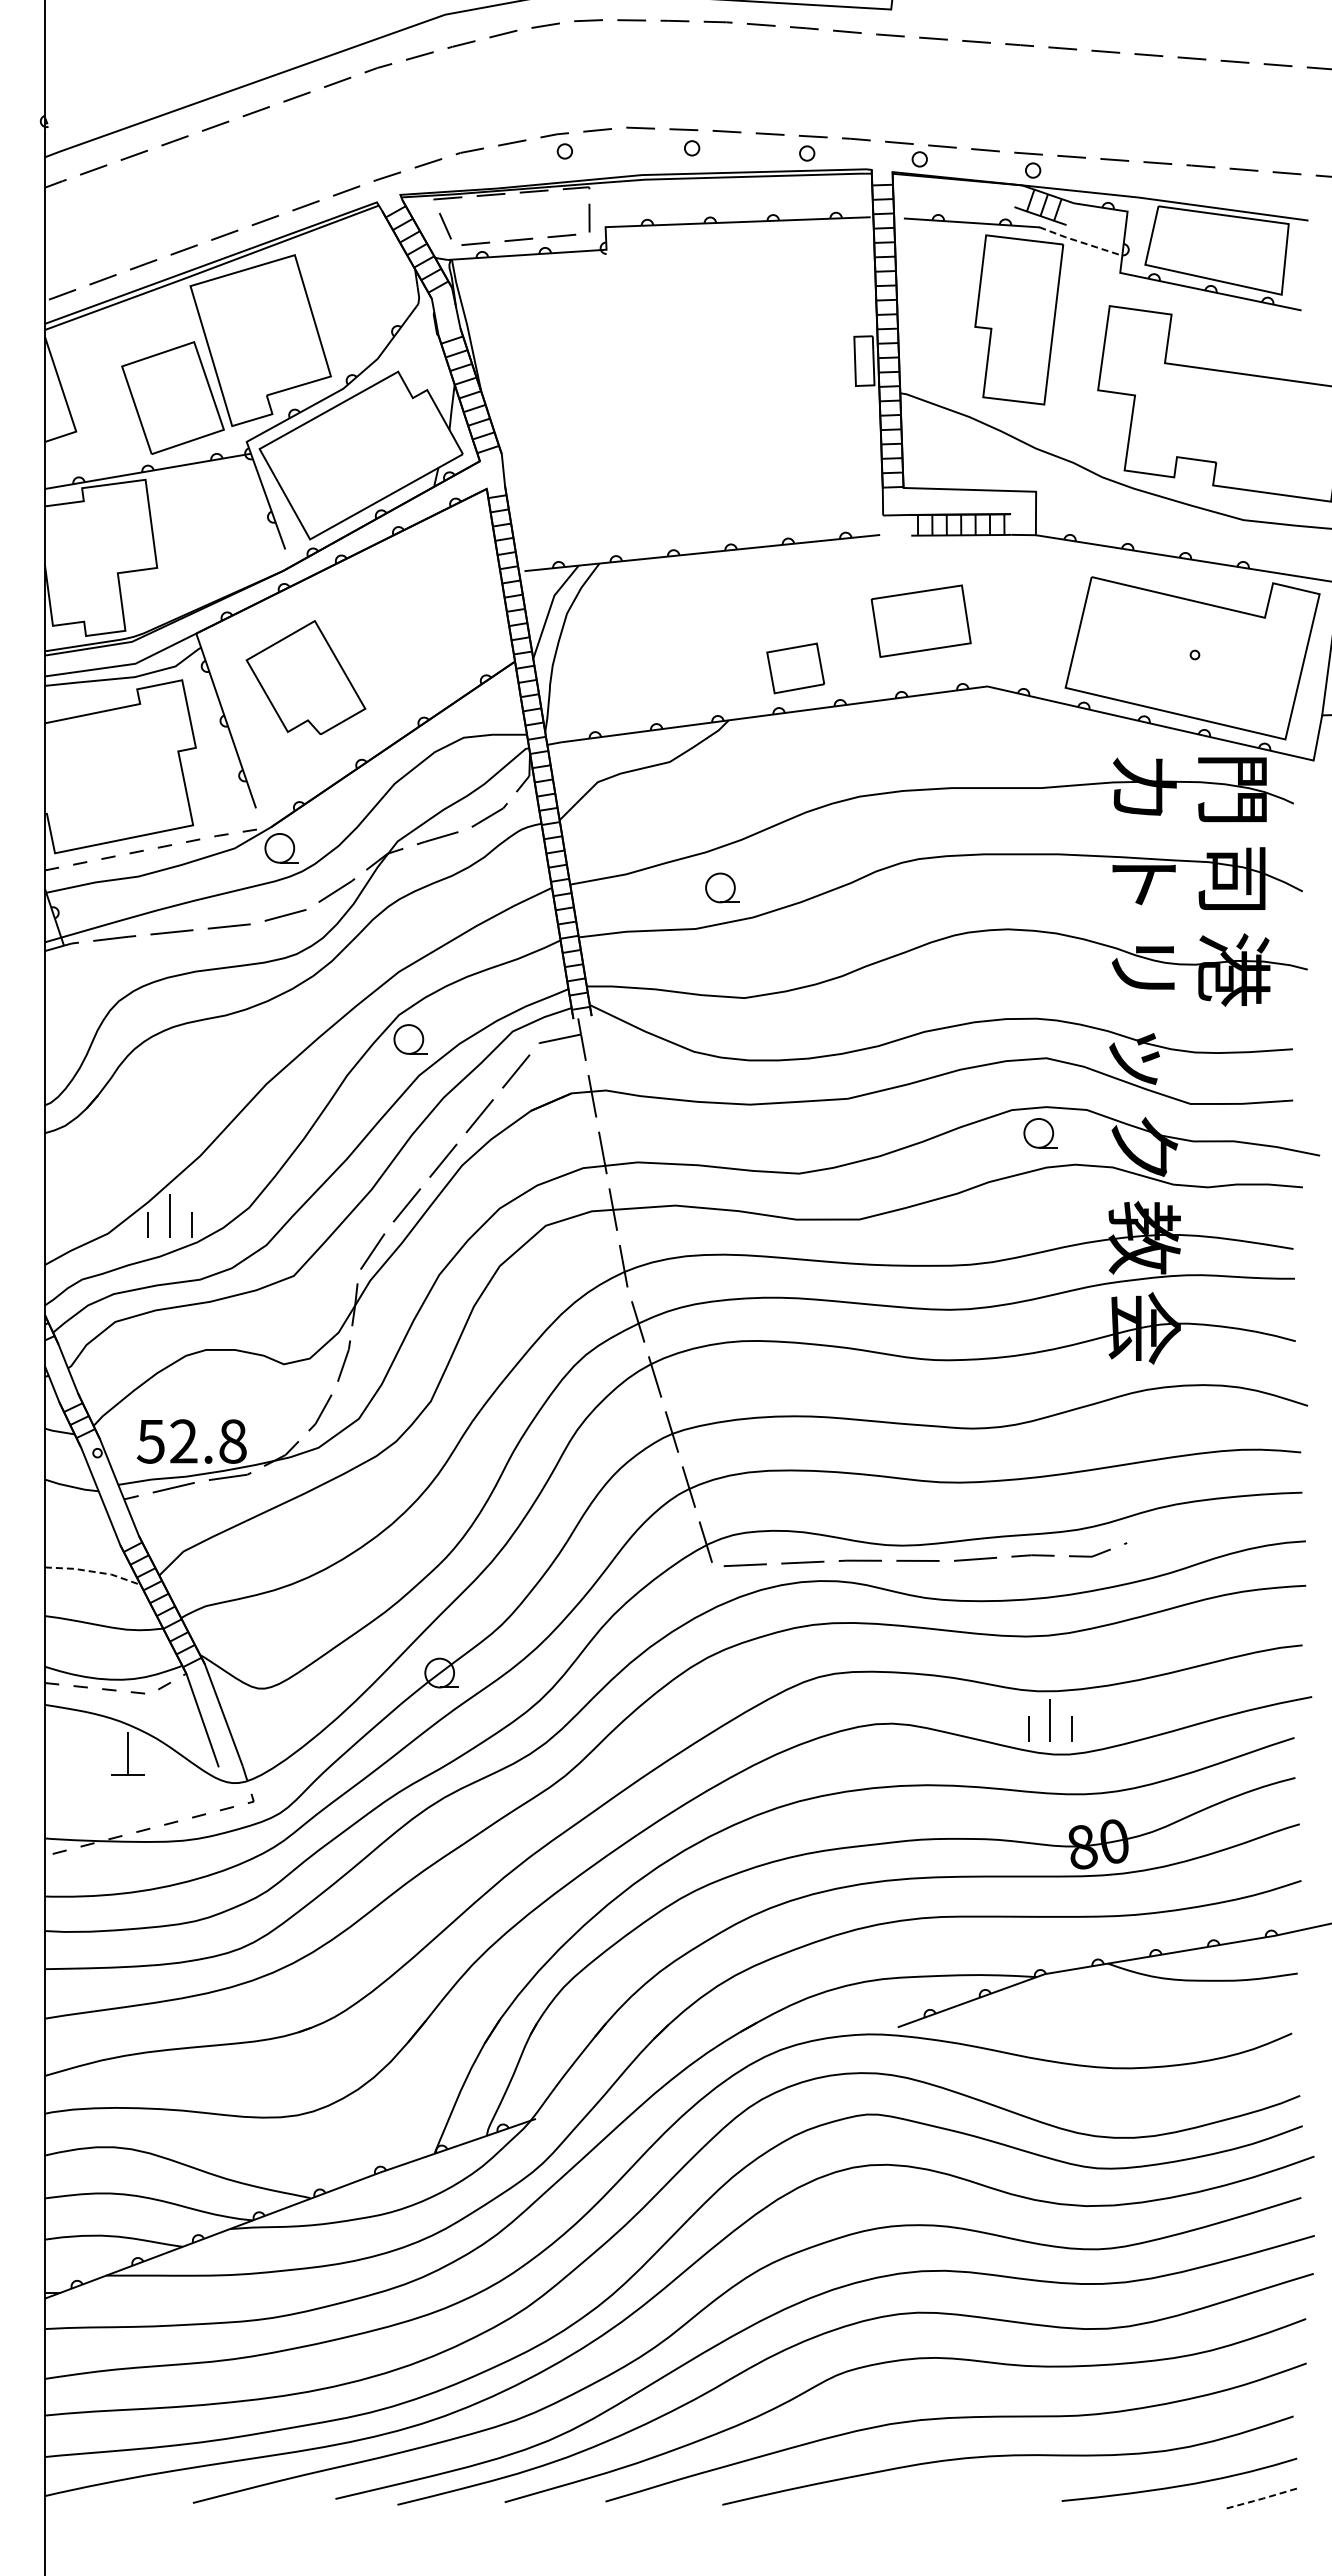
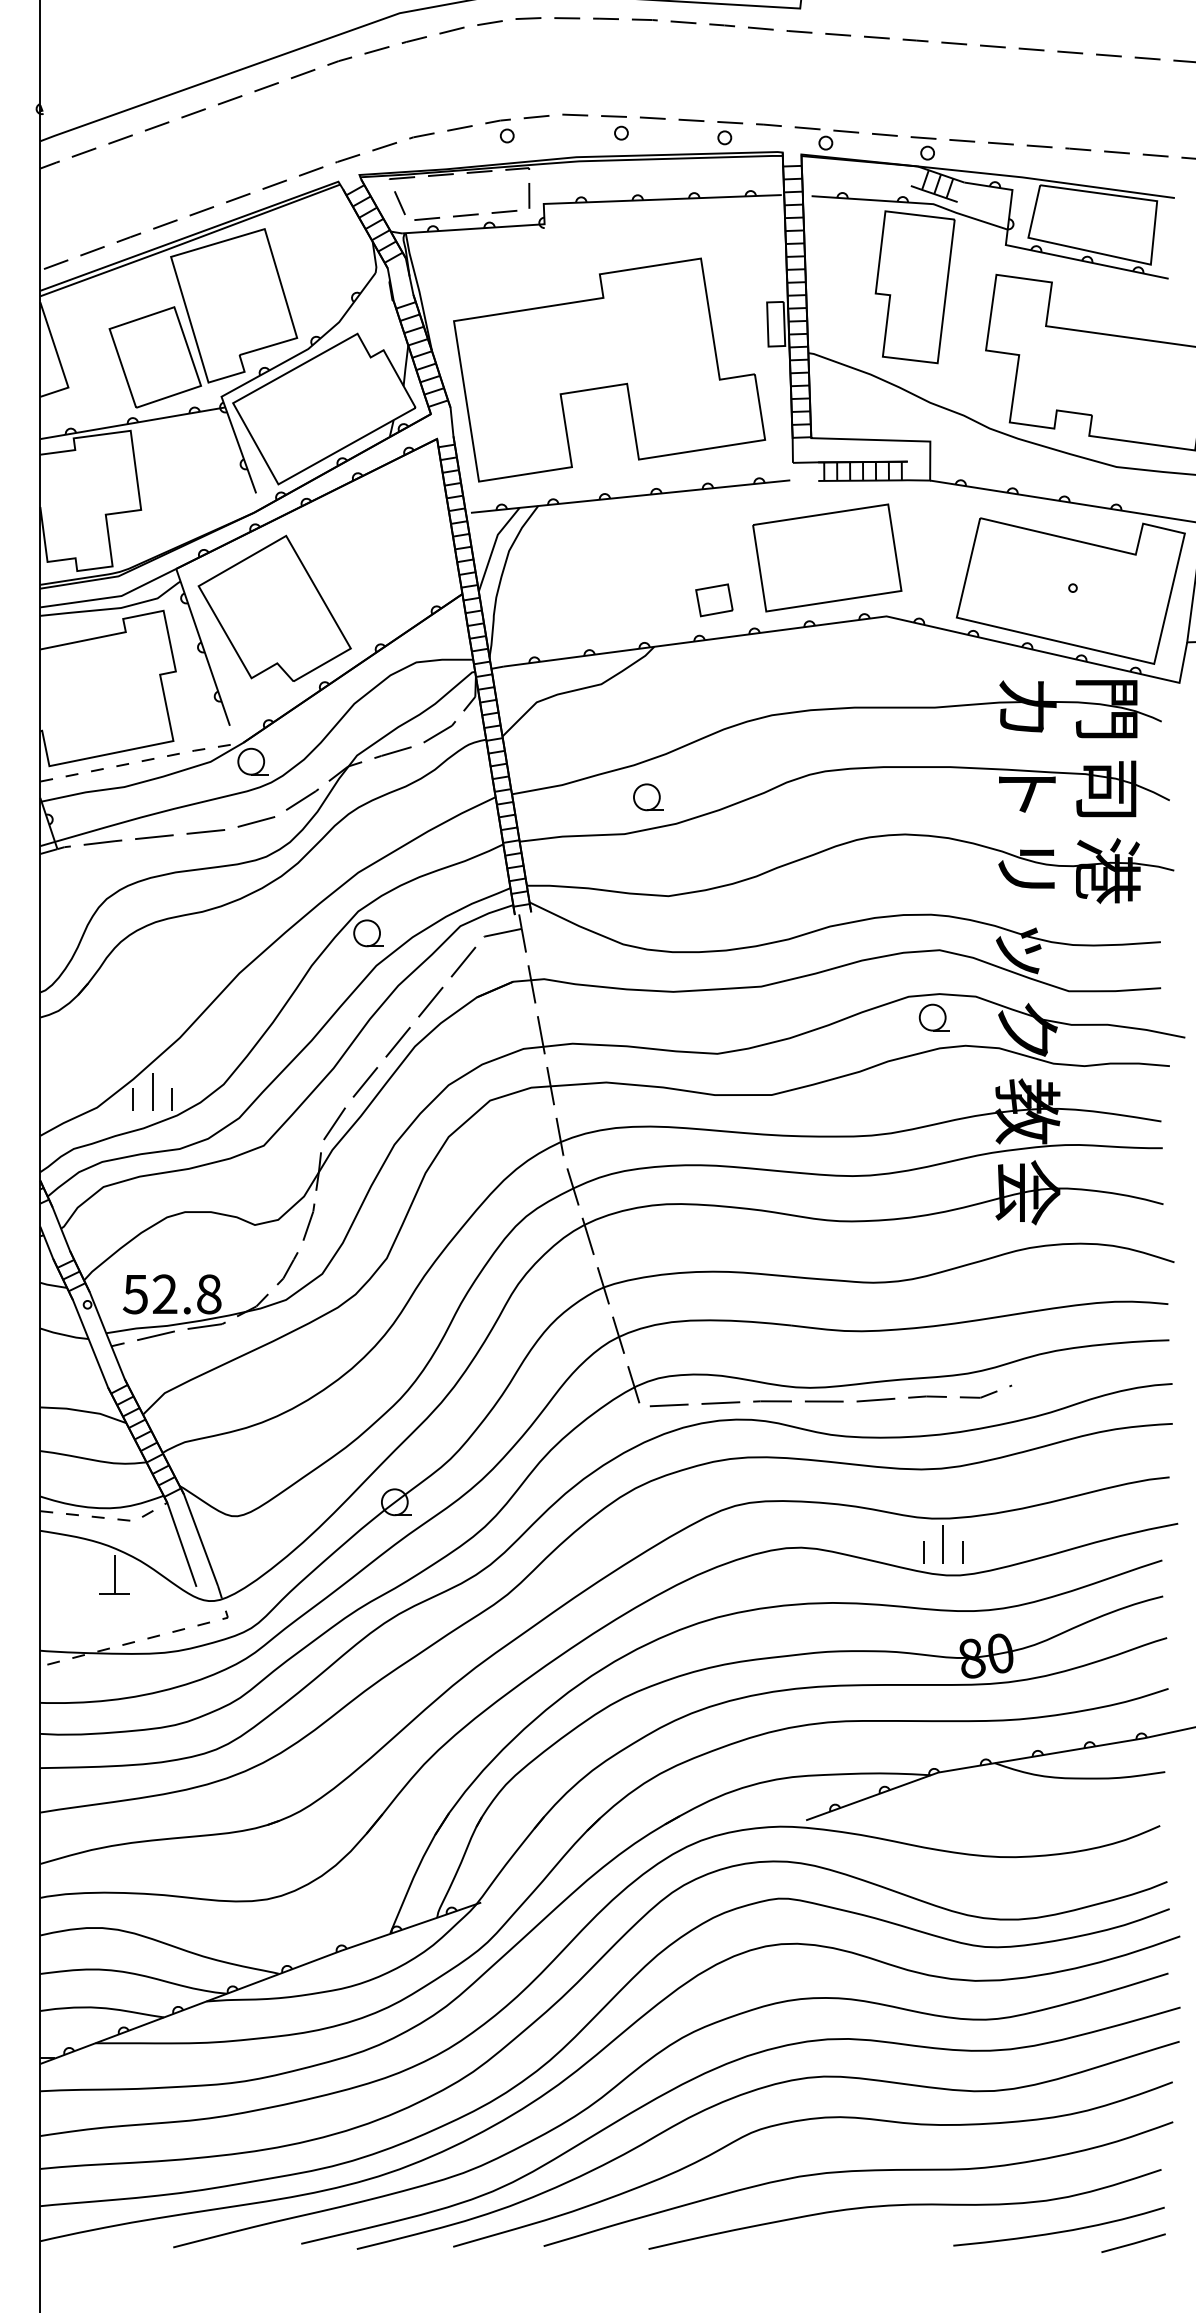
line: (1080, 241) -> (970, 216), dashed -> solid
part: (678, 412) -> (609, 370), added
part: (920, 620) -> (826, 557), size x1.67
part: (795, 668) -> (714, 600), size x0.71
part: (305, 677) -> (274, 608), size x1.43
line: (93, 1571) -> (83, 1411), dashed -> solid
line: (1263, 2498) -> (1134, 2243), dashed -> solid

